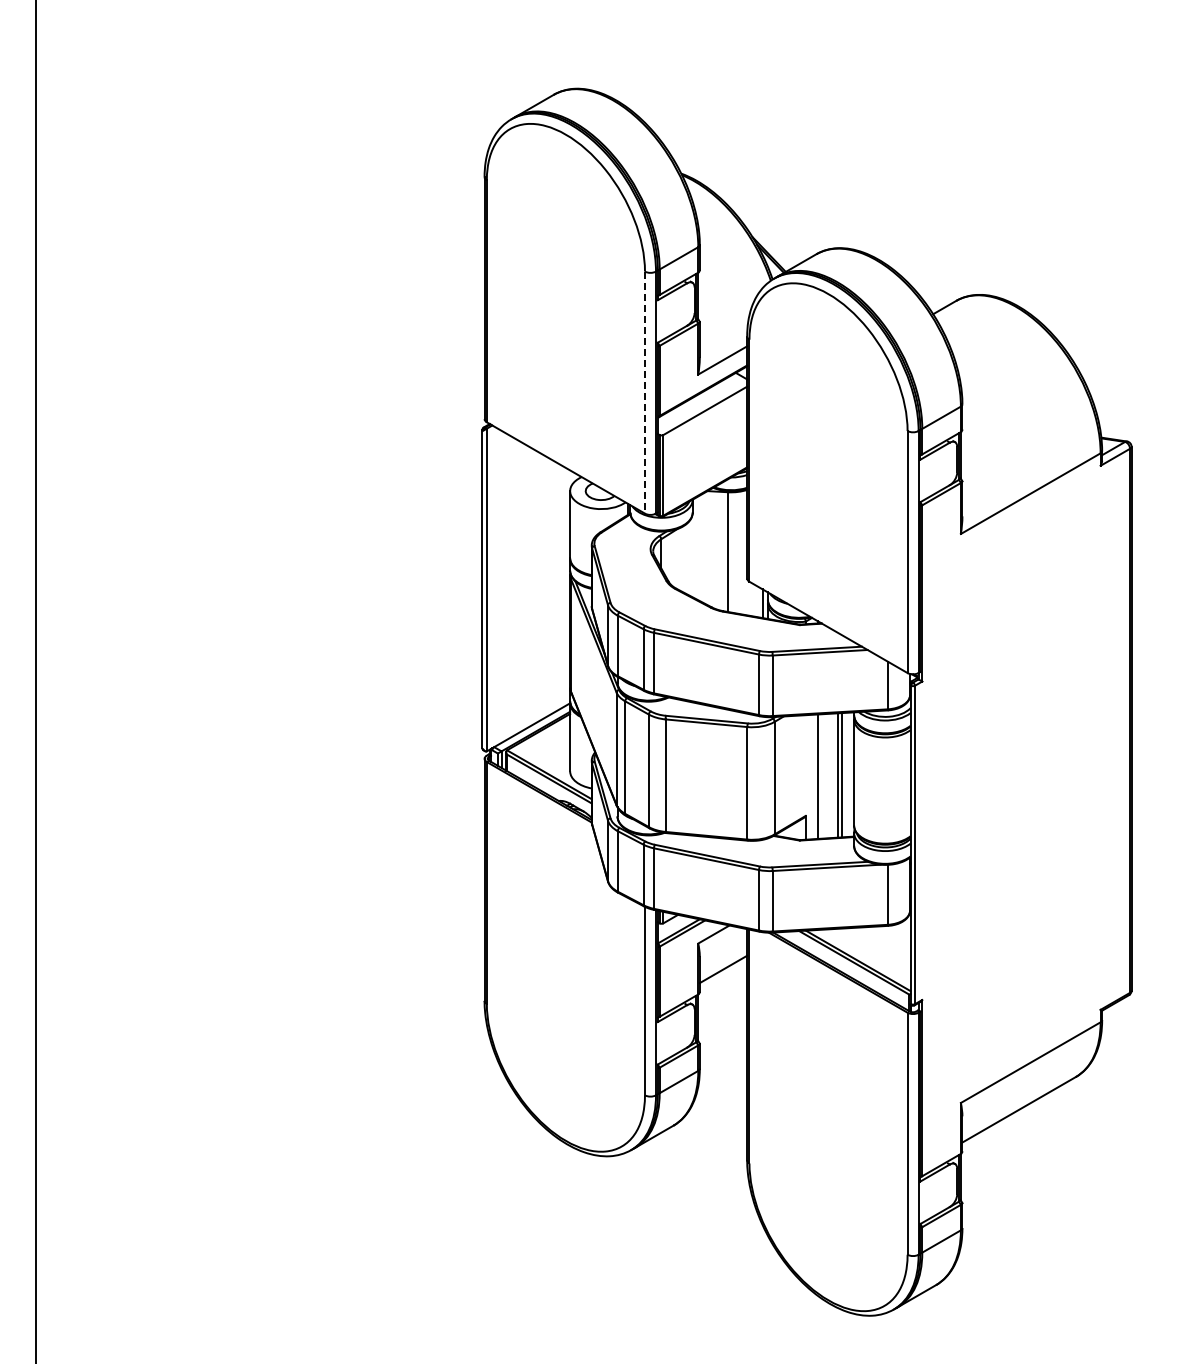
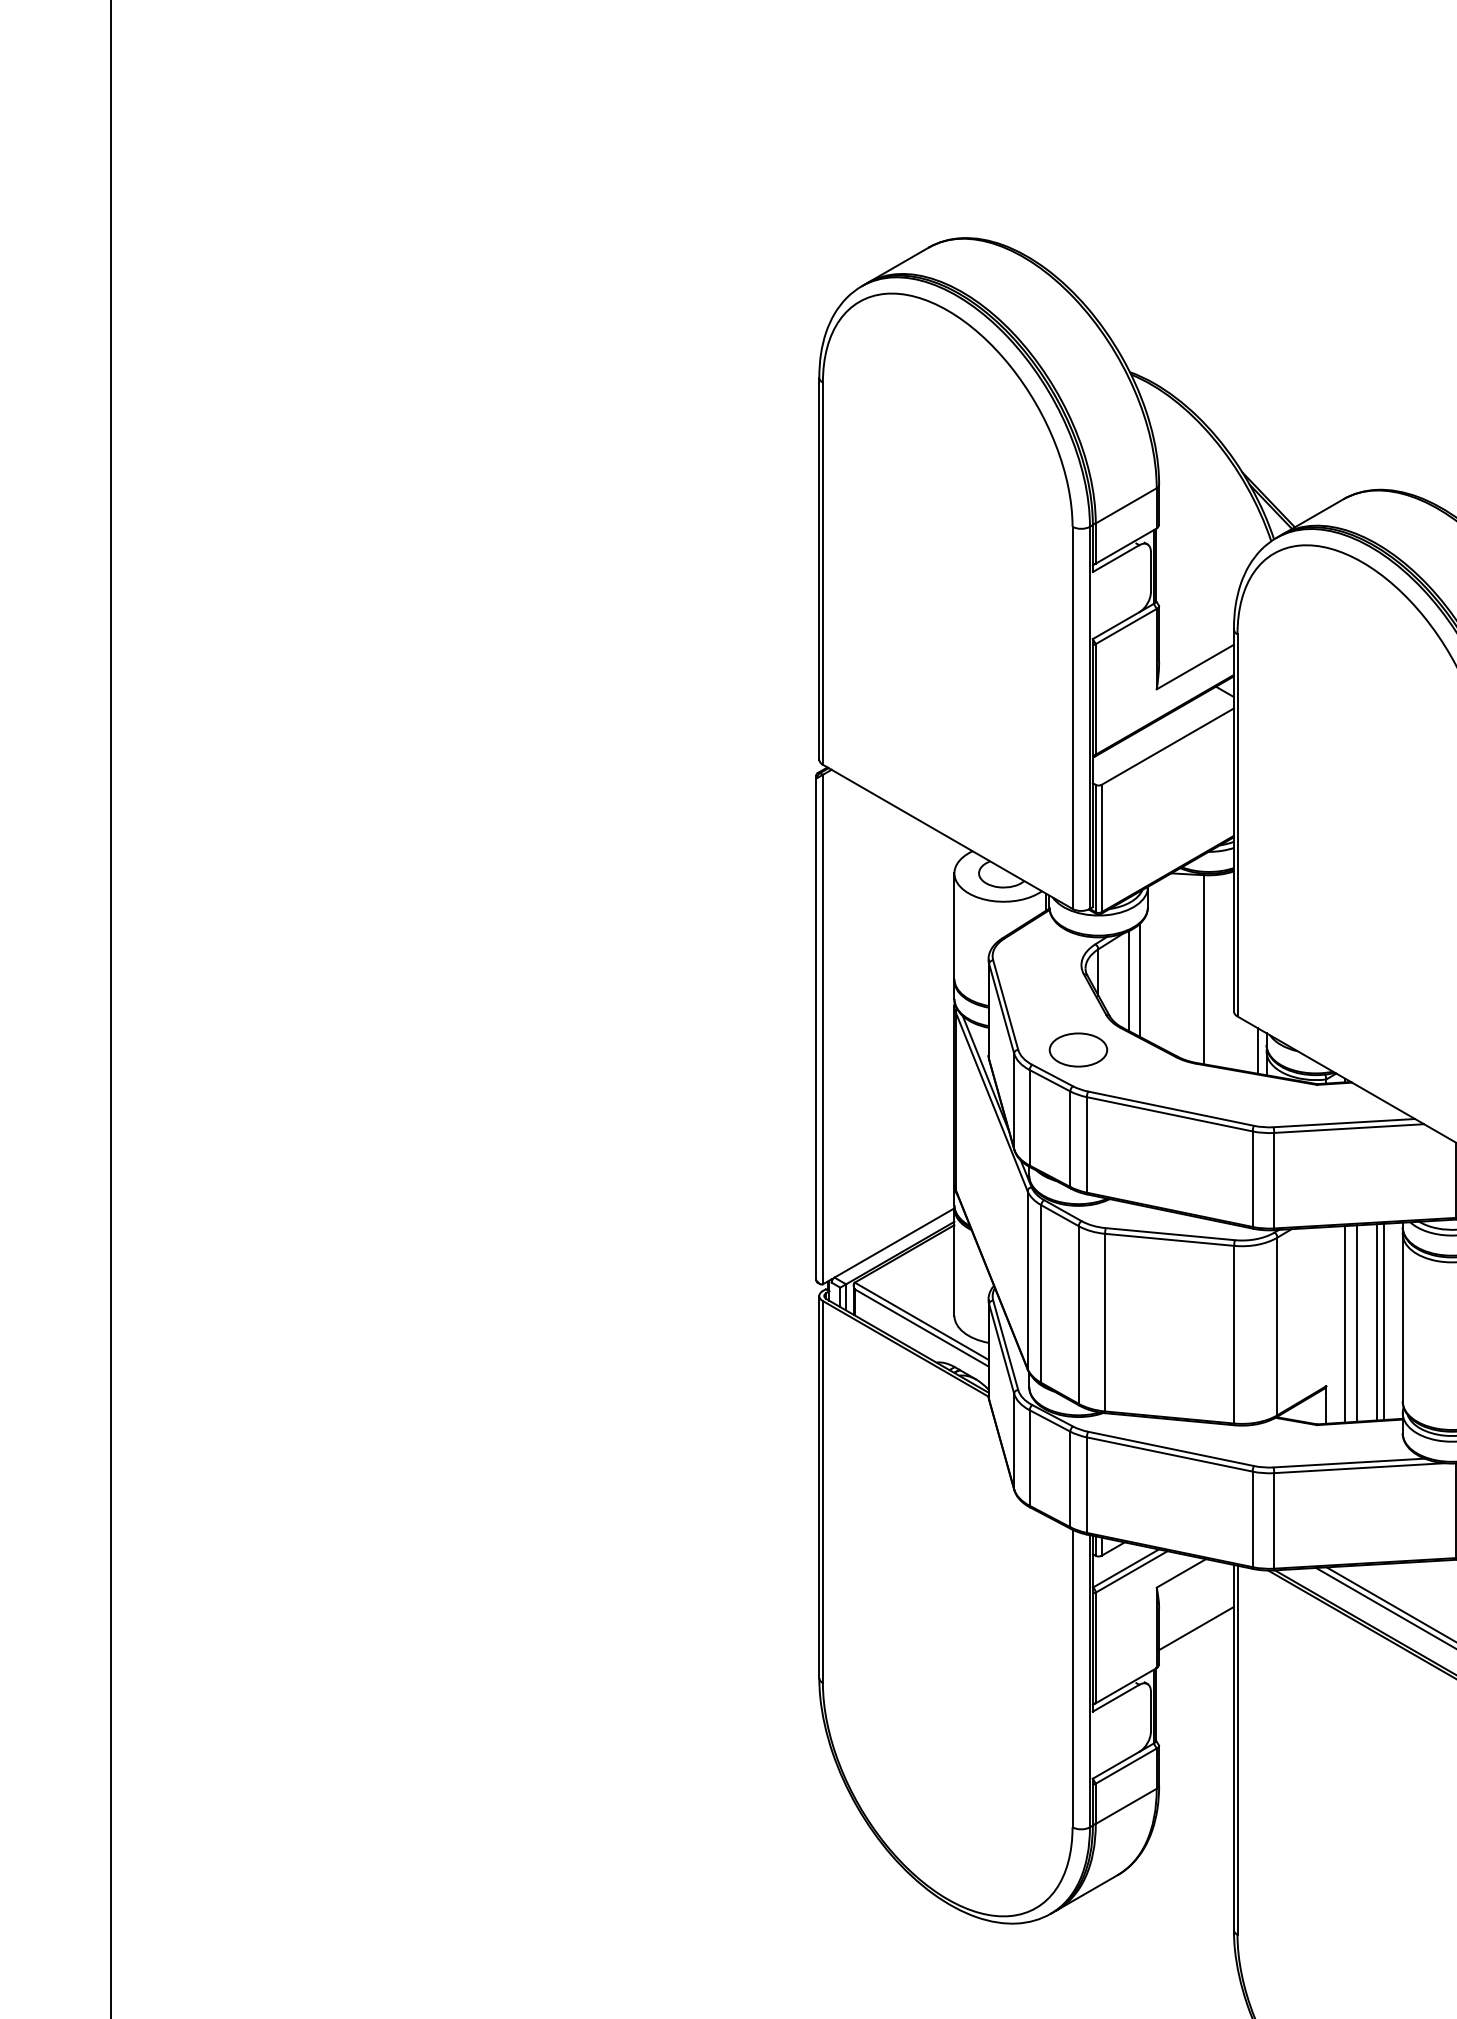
line: (644, 393) -> (1071, 719), dashed -> solid
line: (687, 558) -> (1139, 979), added
line: (680, 559) -> (1128, 981), added
part: (648, 602) -> (1078, 1049), added
line: (825, 776) -> (1357, 1323), added

